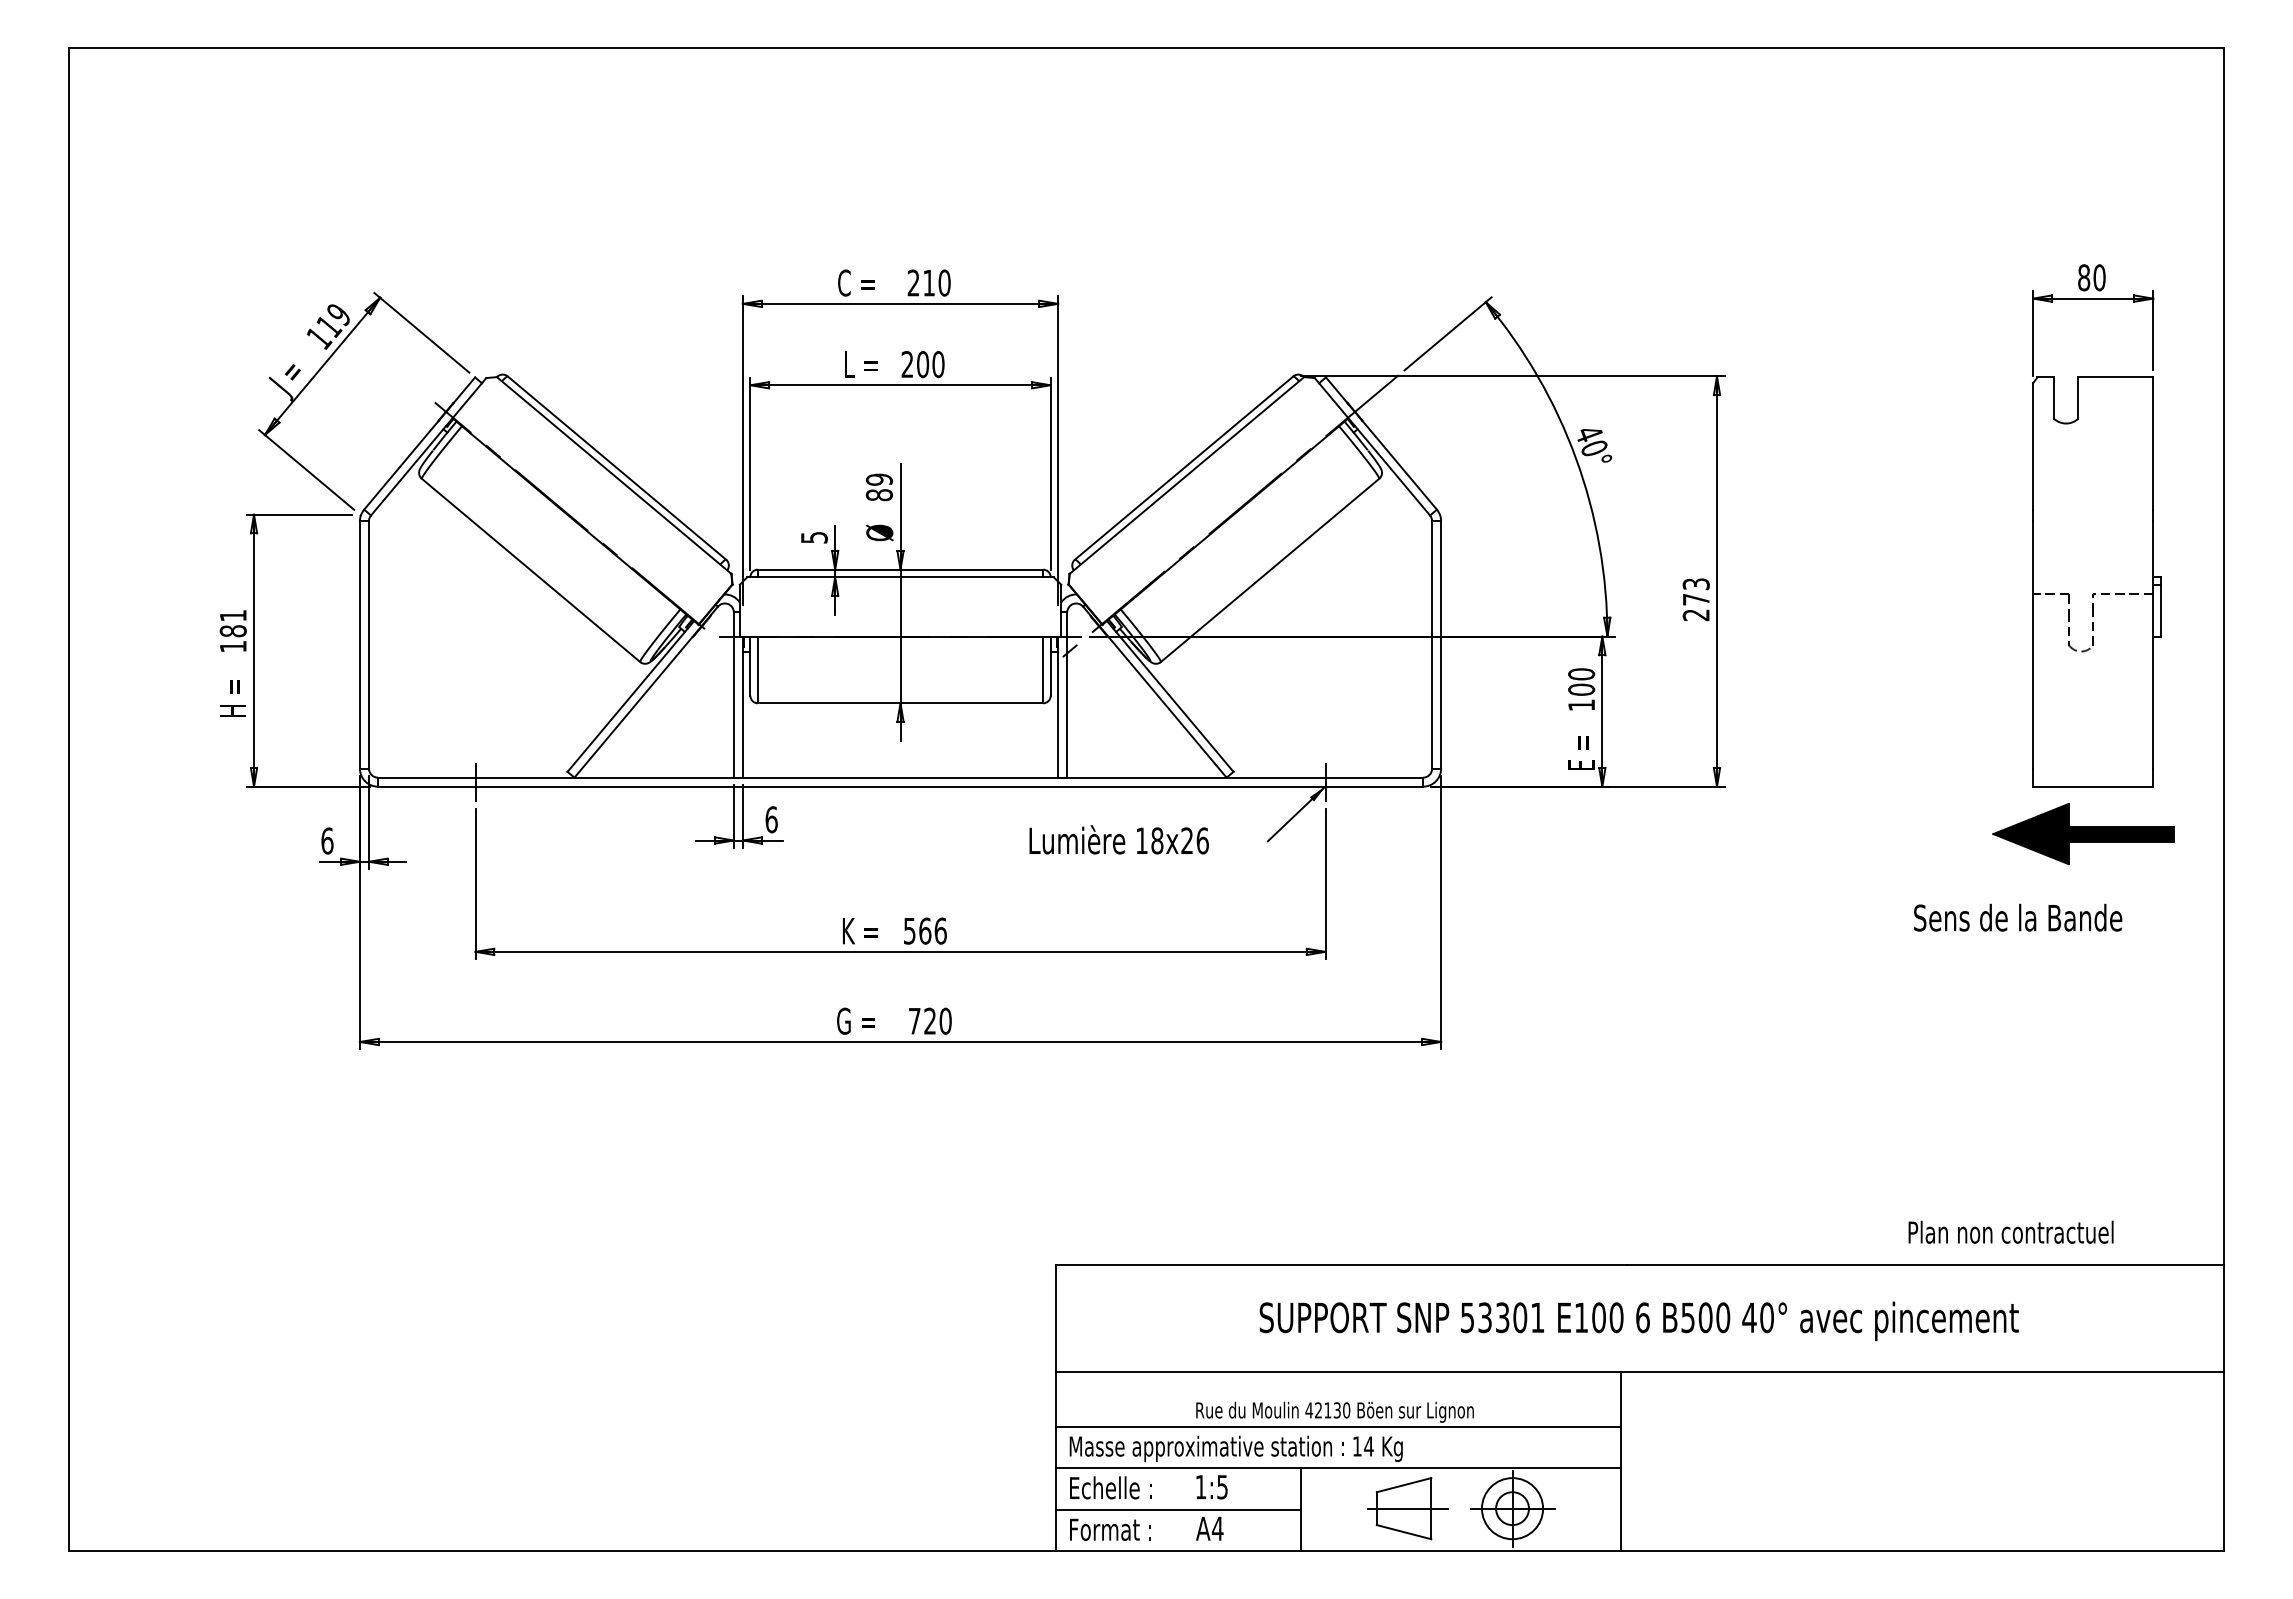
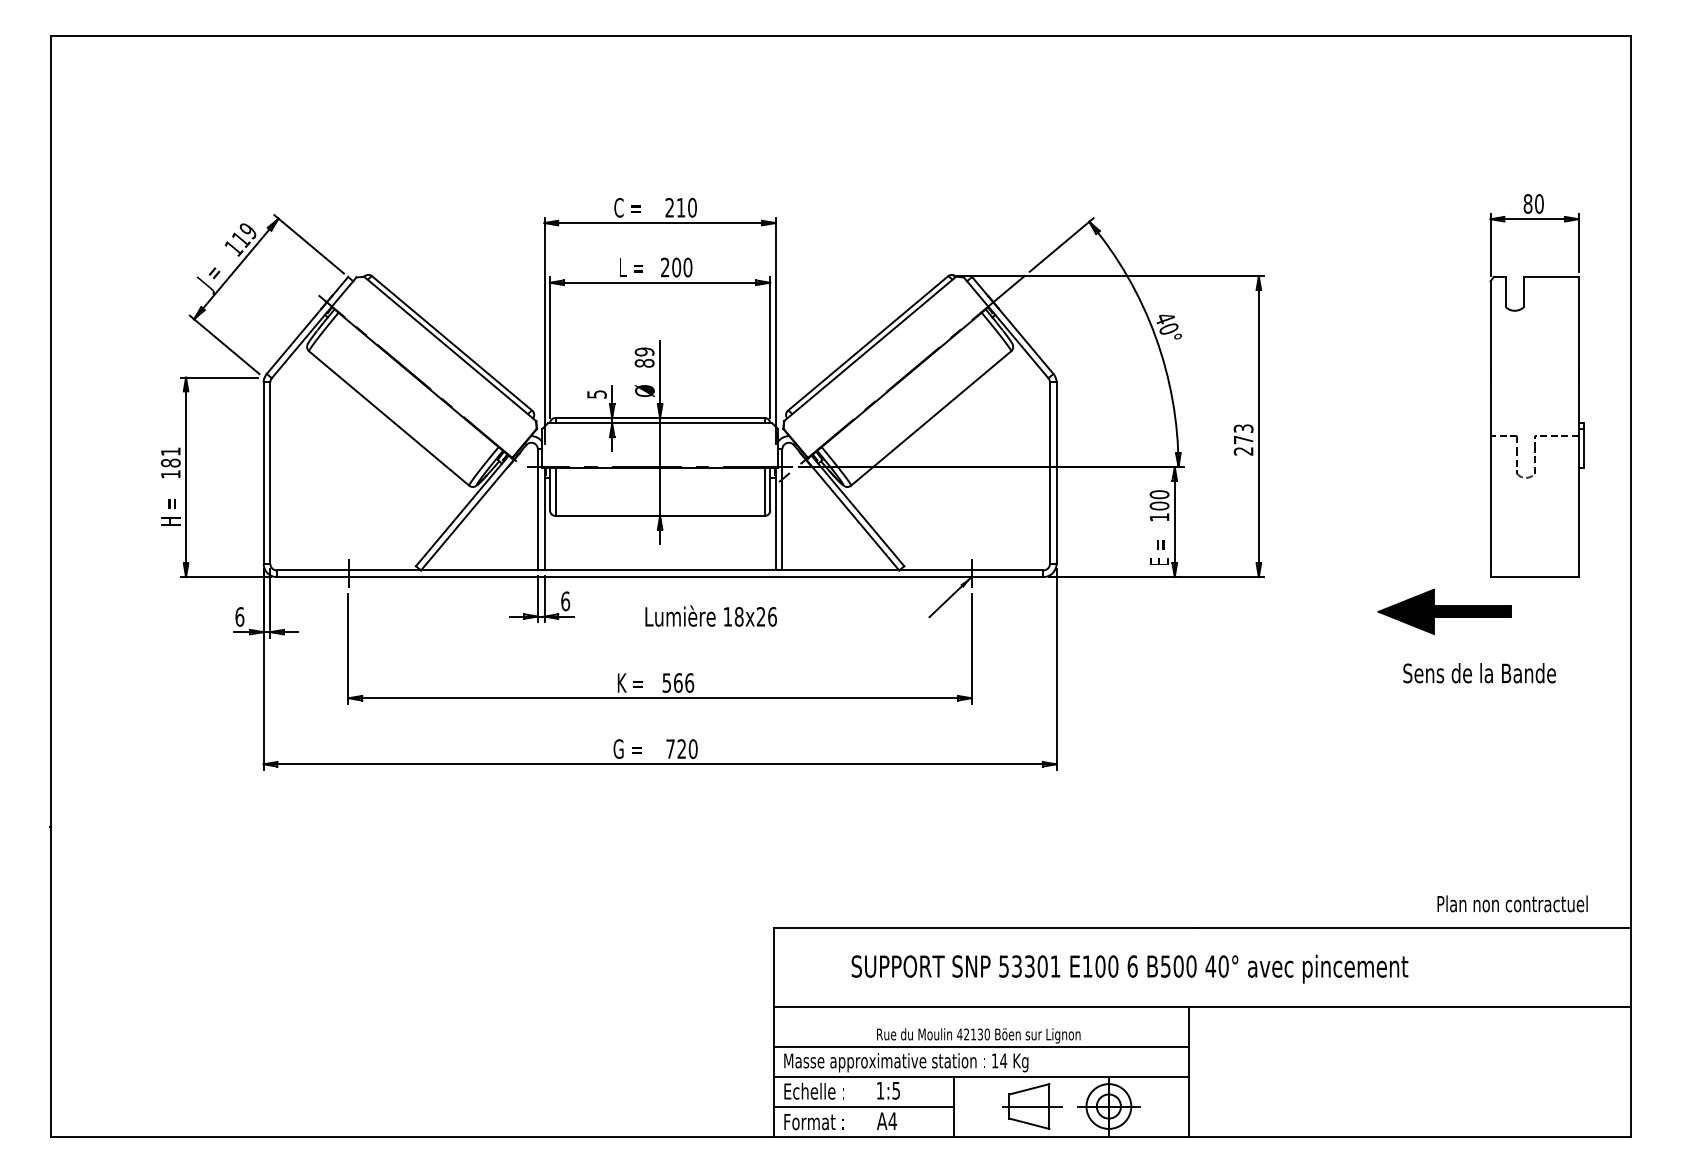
part: (2083, 834) -> (1444, 612), moved
text: (1118, 839) -> (710, 615), moved
text: (2010, 1231) -> (1512, 903), moved
text: (1638, 1321) -> (1129, 969), moved

